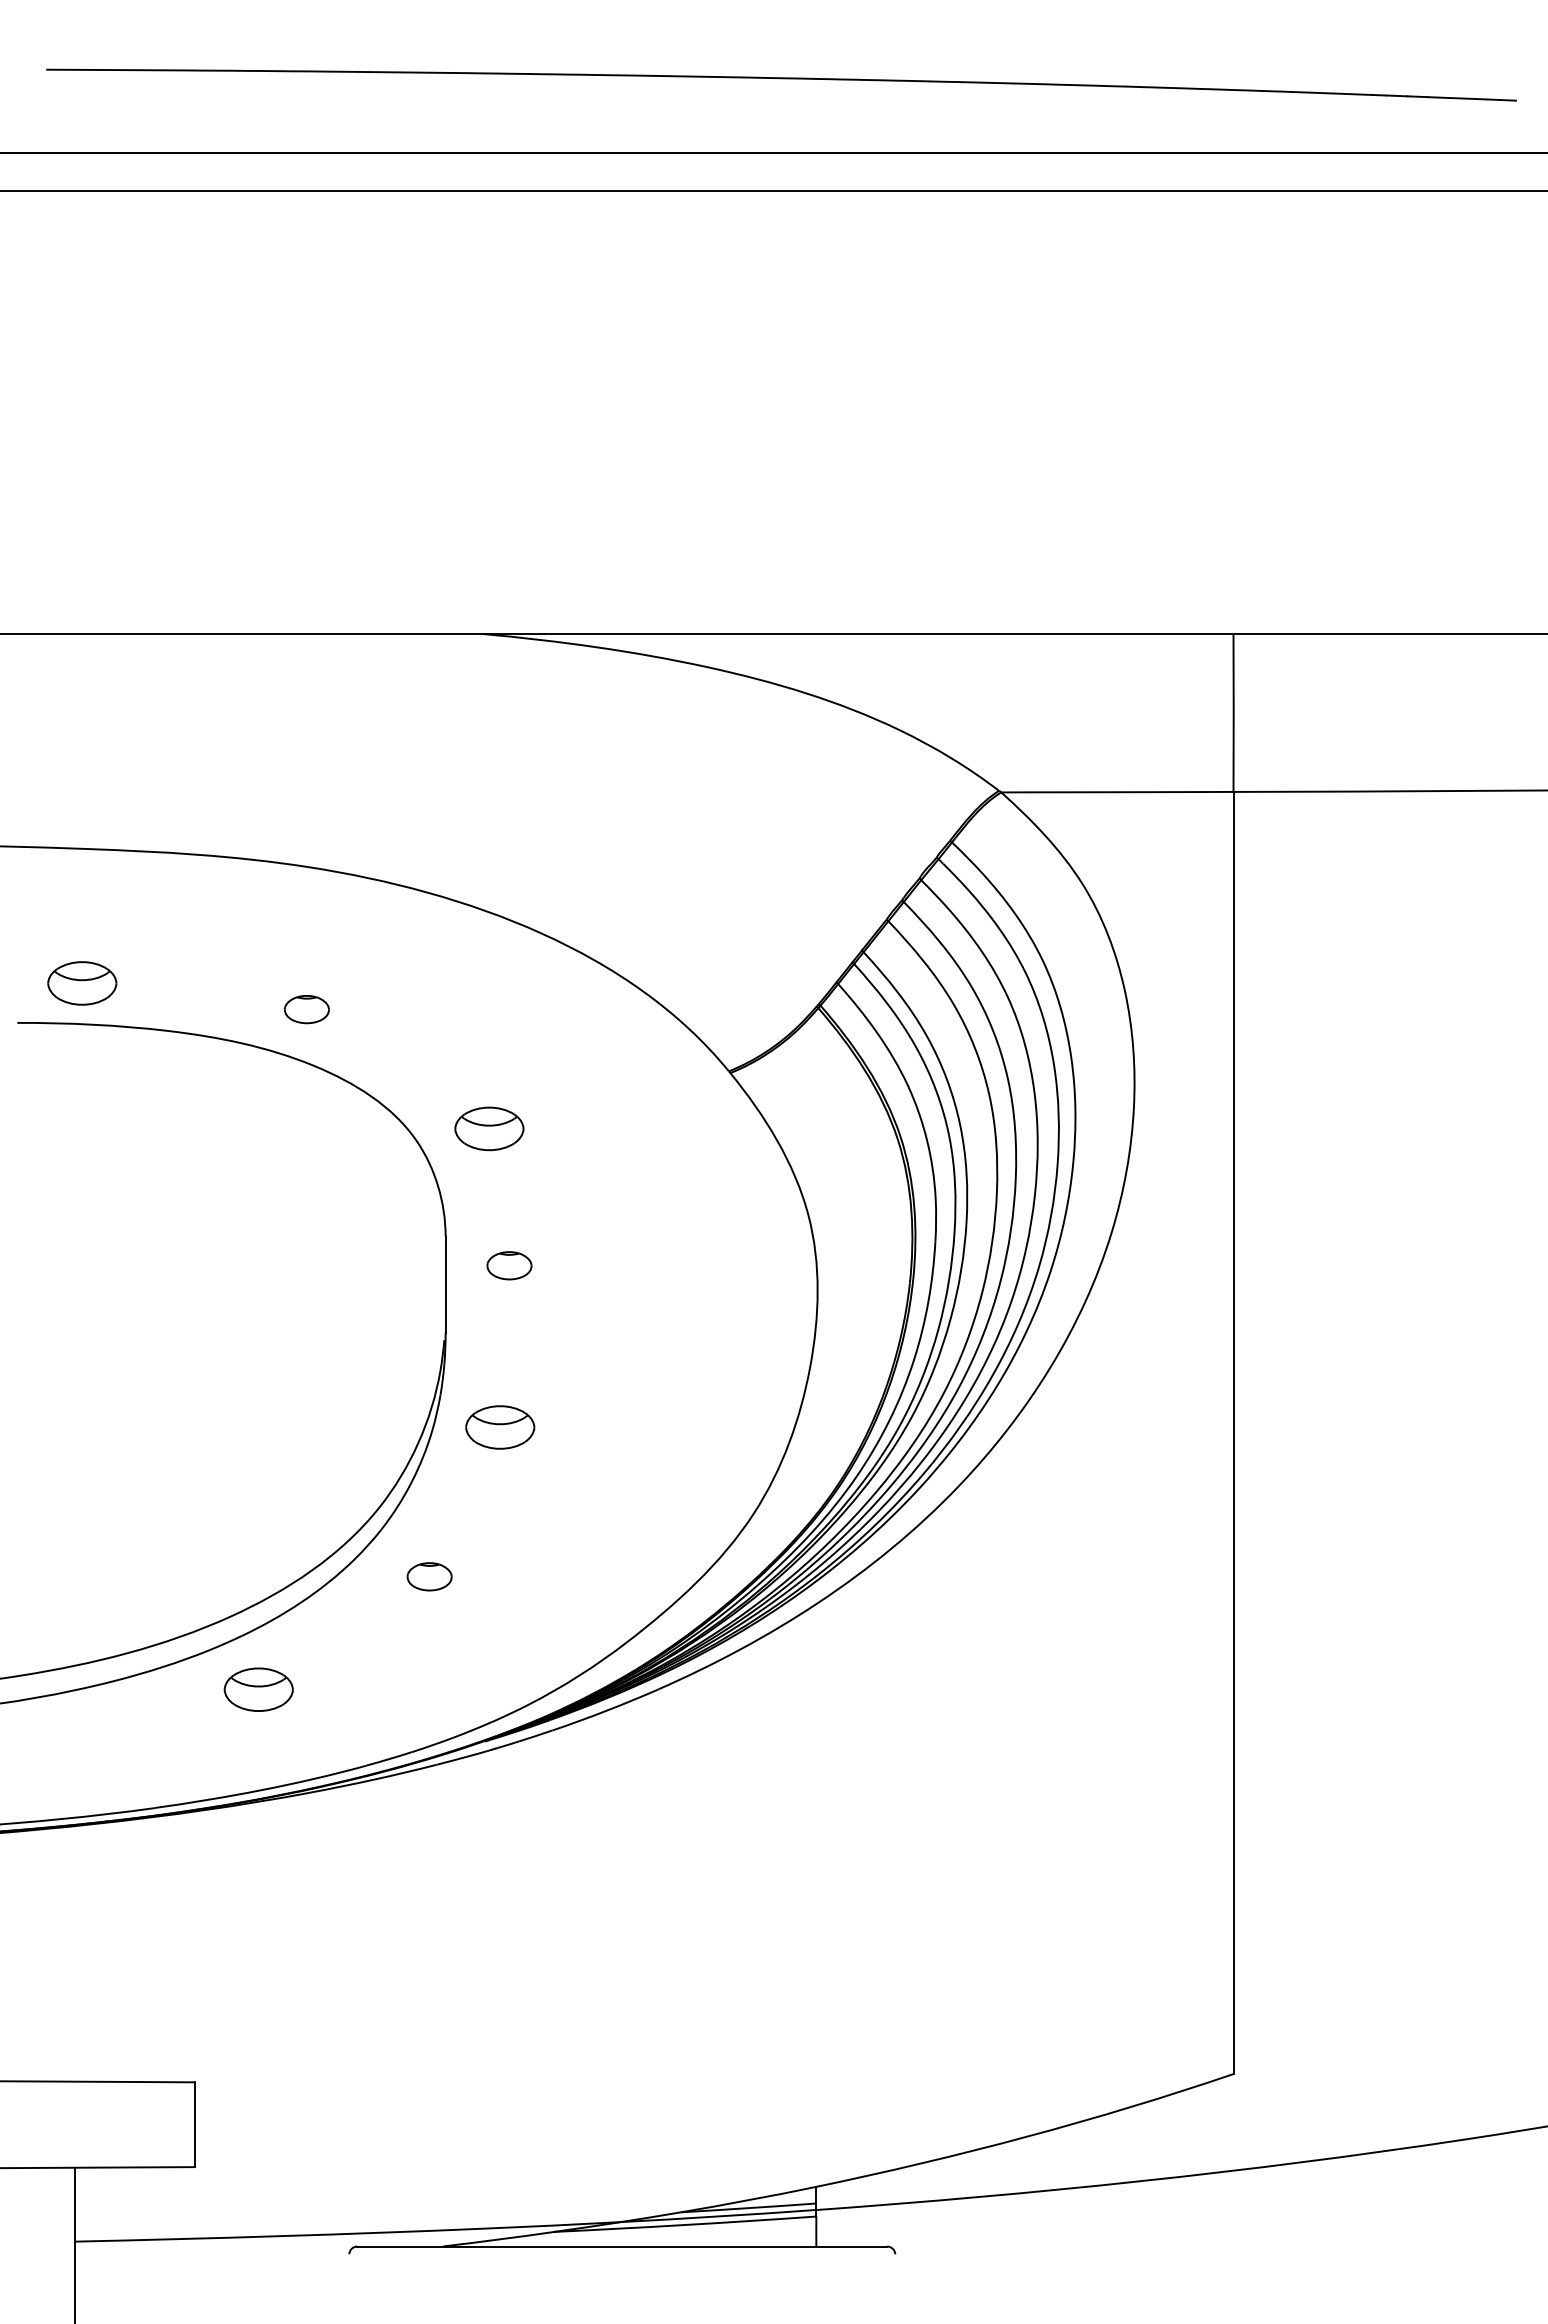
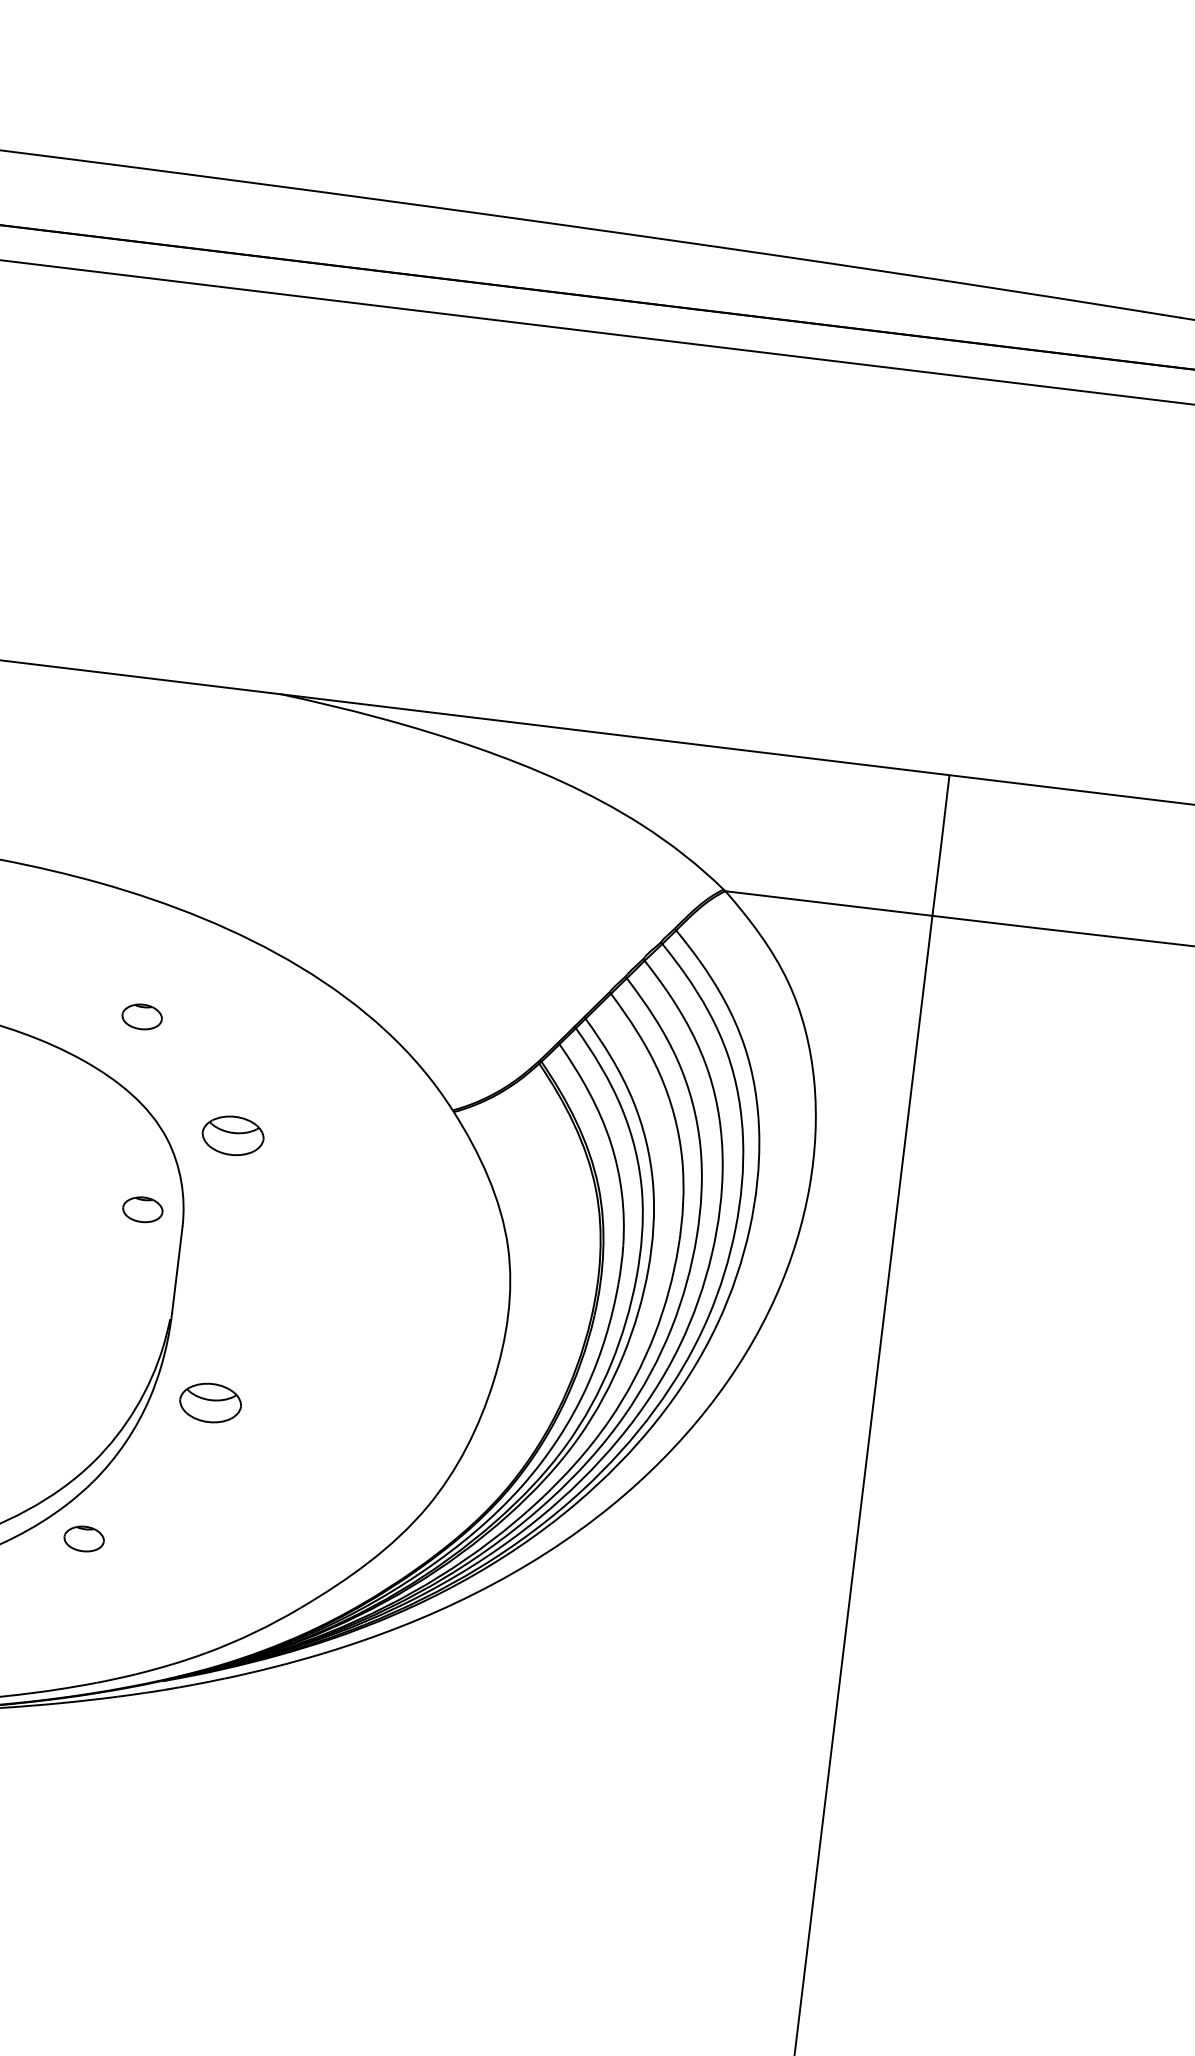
part: (306, 1009) -> (141, 1016), moved
part: (509, 1265) -> (142, 1209), moved
part: (429, 1576) -> (84, 1538), moved

